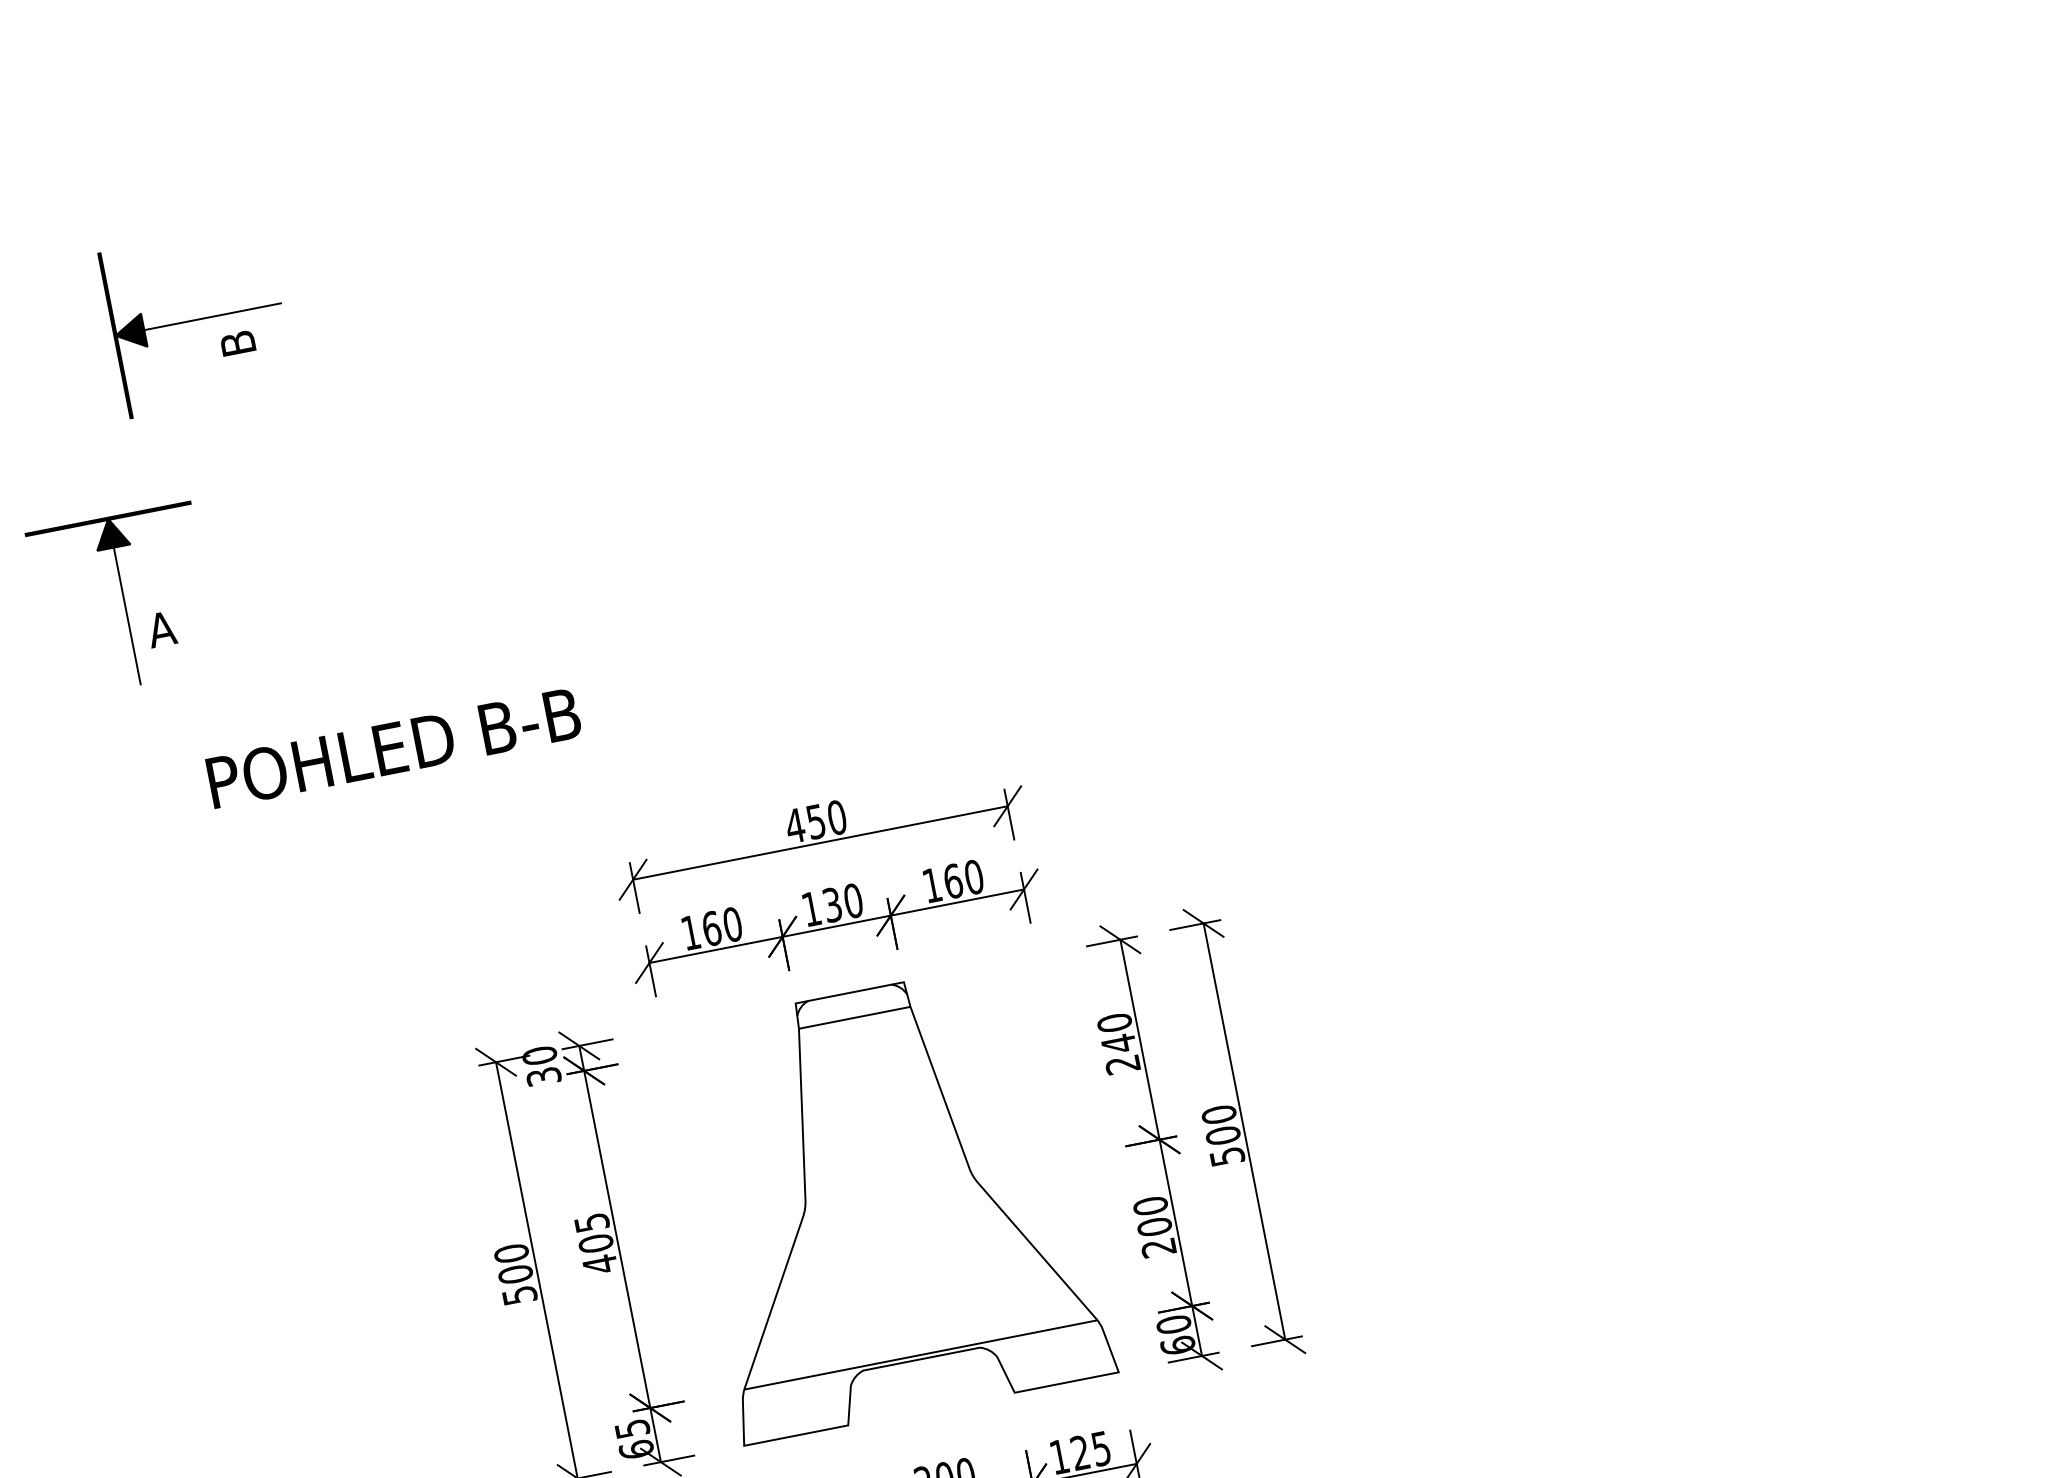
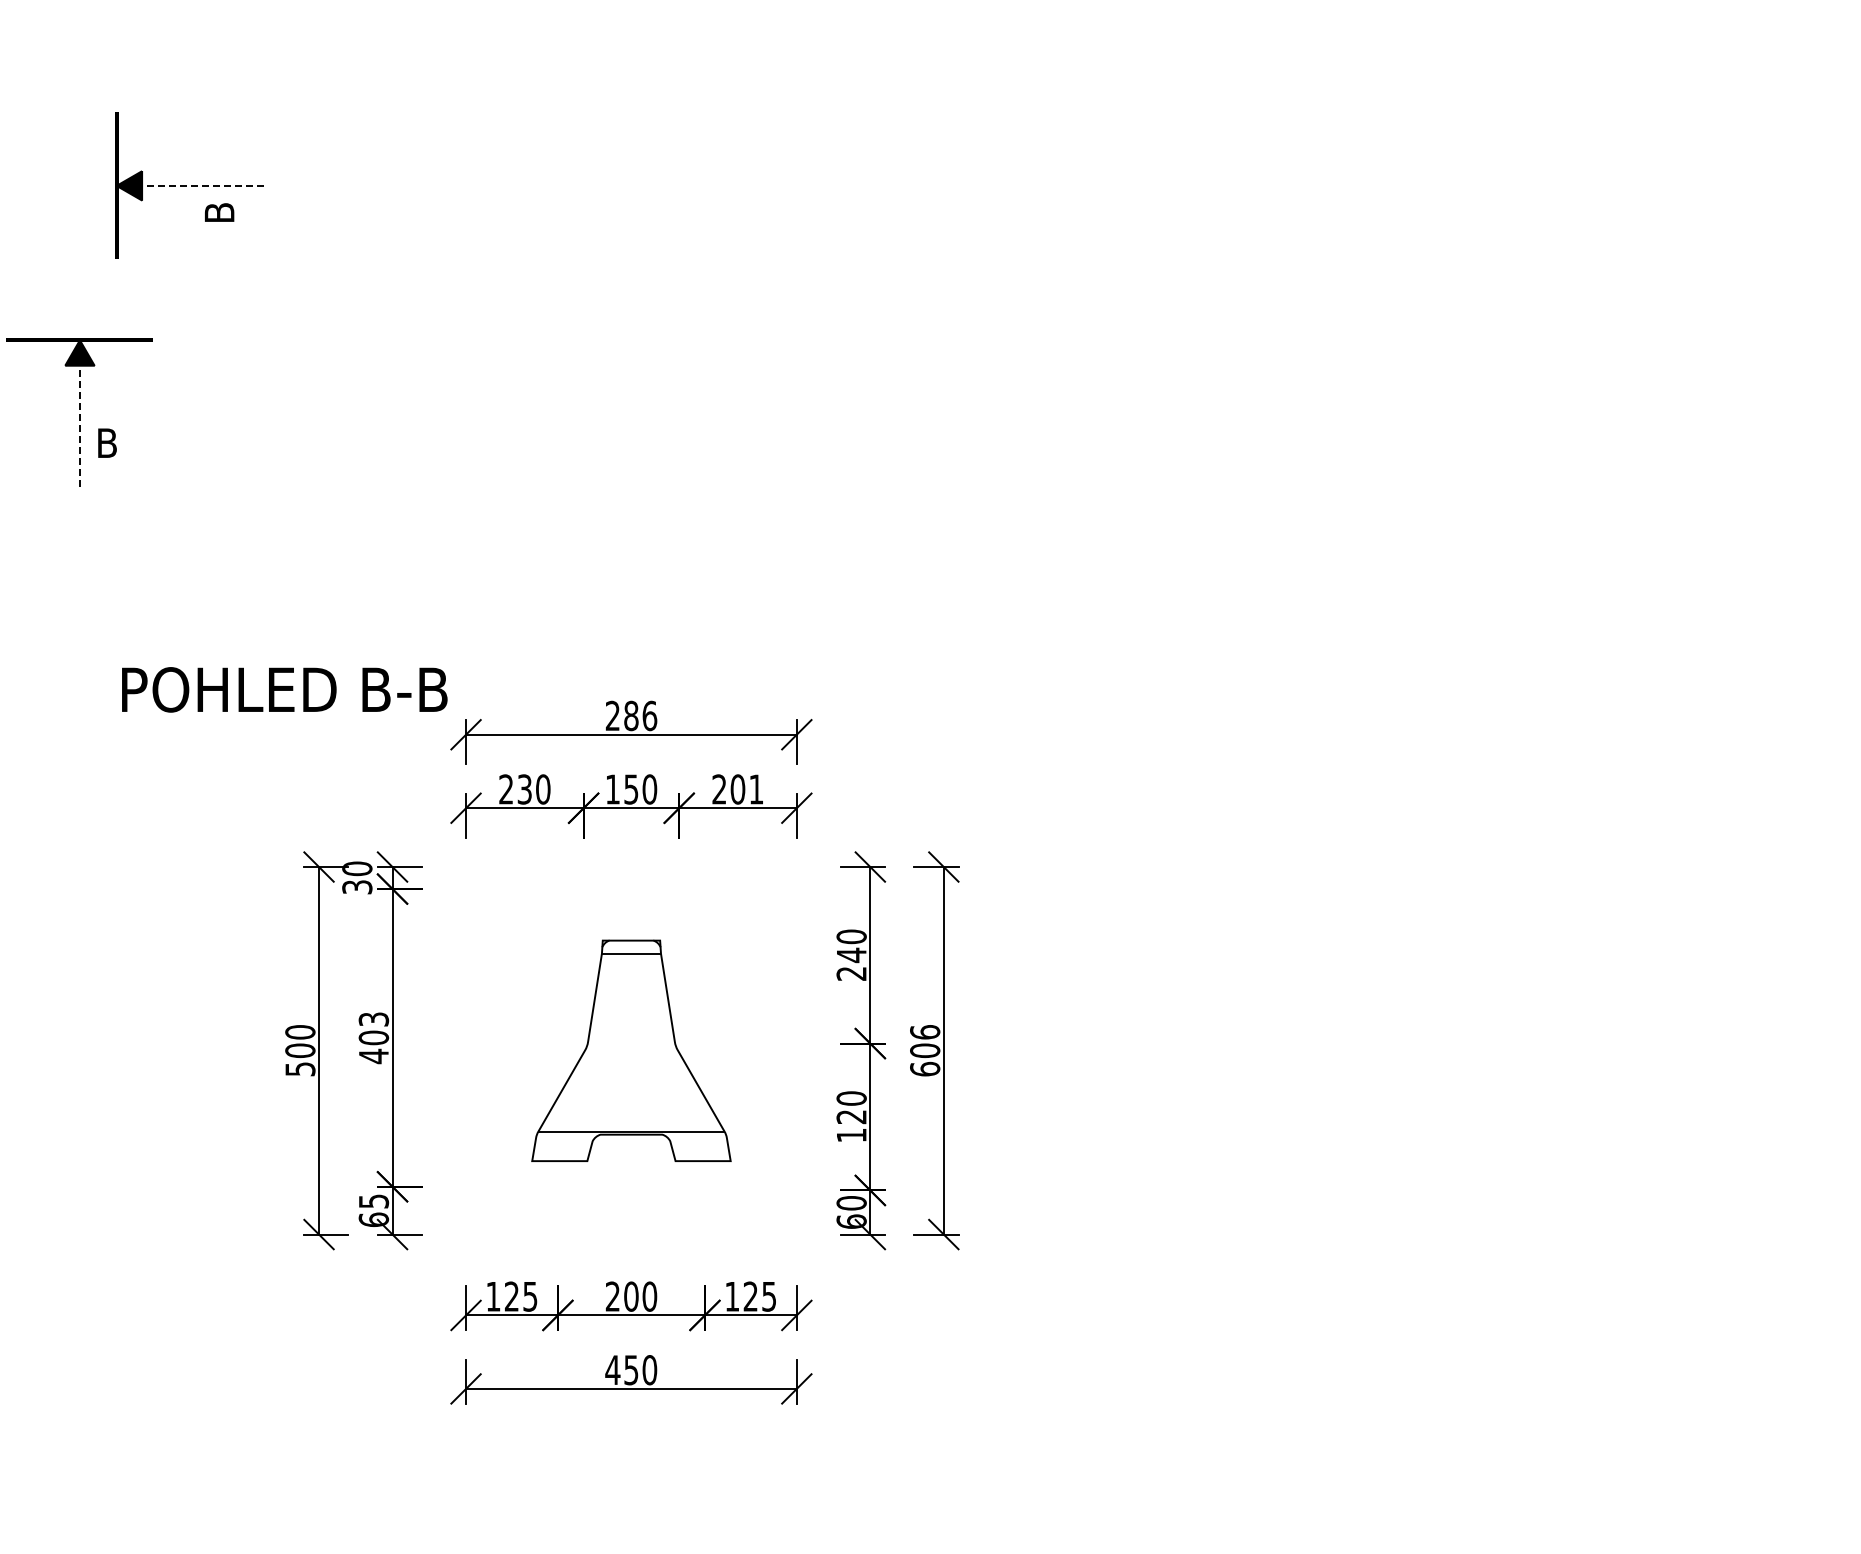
line: (212, 316) -> (202, 185), solid -> dashed
line: (126, 616) -> (79, 426), solid -> dashed
text: (160, 628) -> (106, 442), A -> B
text: (393, 747) -> (284, 689), moved
text: (816, 821) -> (631, 715), 450 -> 286
text: (952, 881) -> (737, 789), 160 -> 201
text: (832, 903) -> (631, 788), 130 -> 150
text: (701, 930) -> (515, 789), 160 -> 230
text: (1223, 1135) -> (925, 1050), 500 -> 606
part: (890, 1200) -> (631, 1050), size x0.6
text: (591, 1221) -> (373, 1018), 405 -> 403
text: (1156, 1236) -> (851, 1125), 200 -> 120

